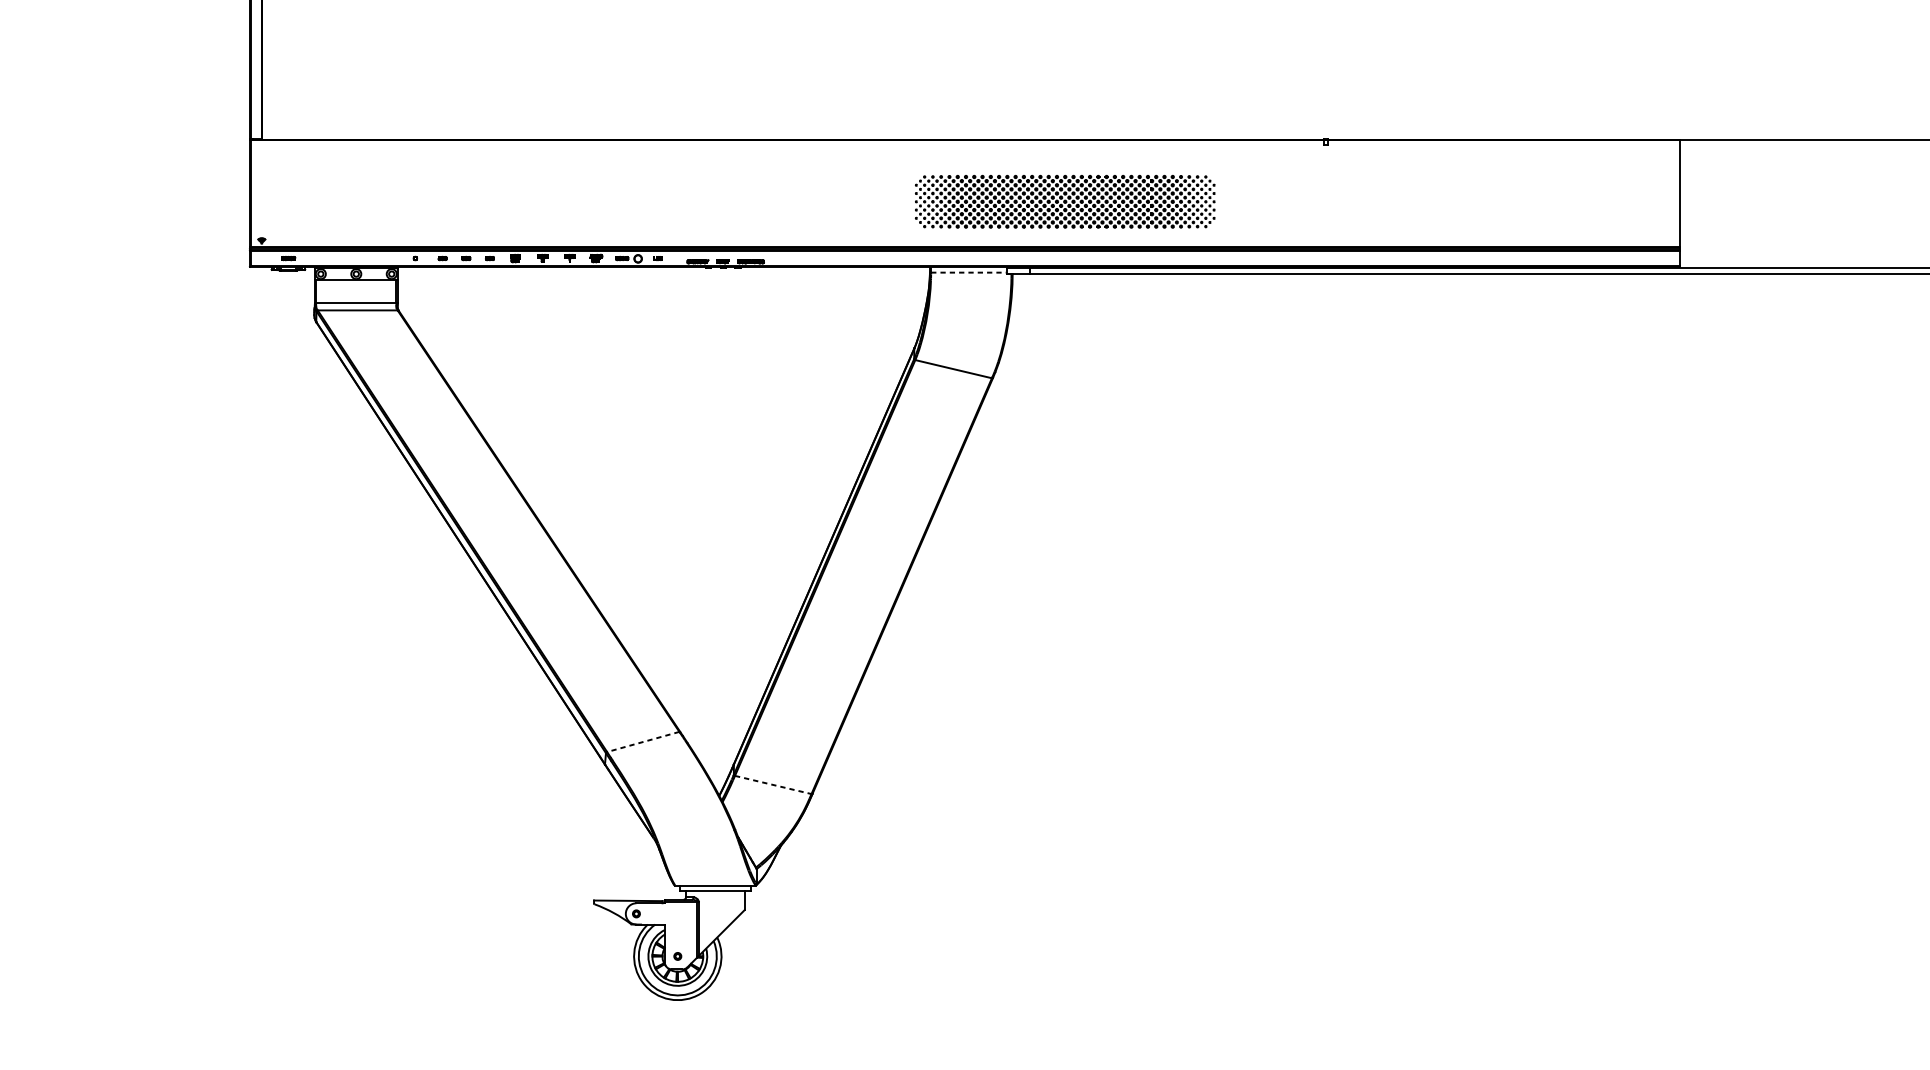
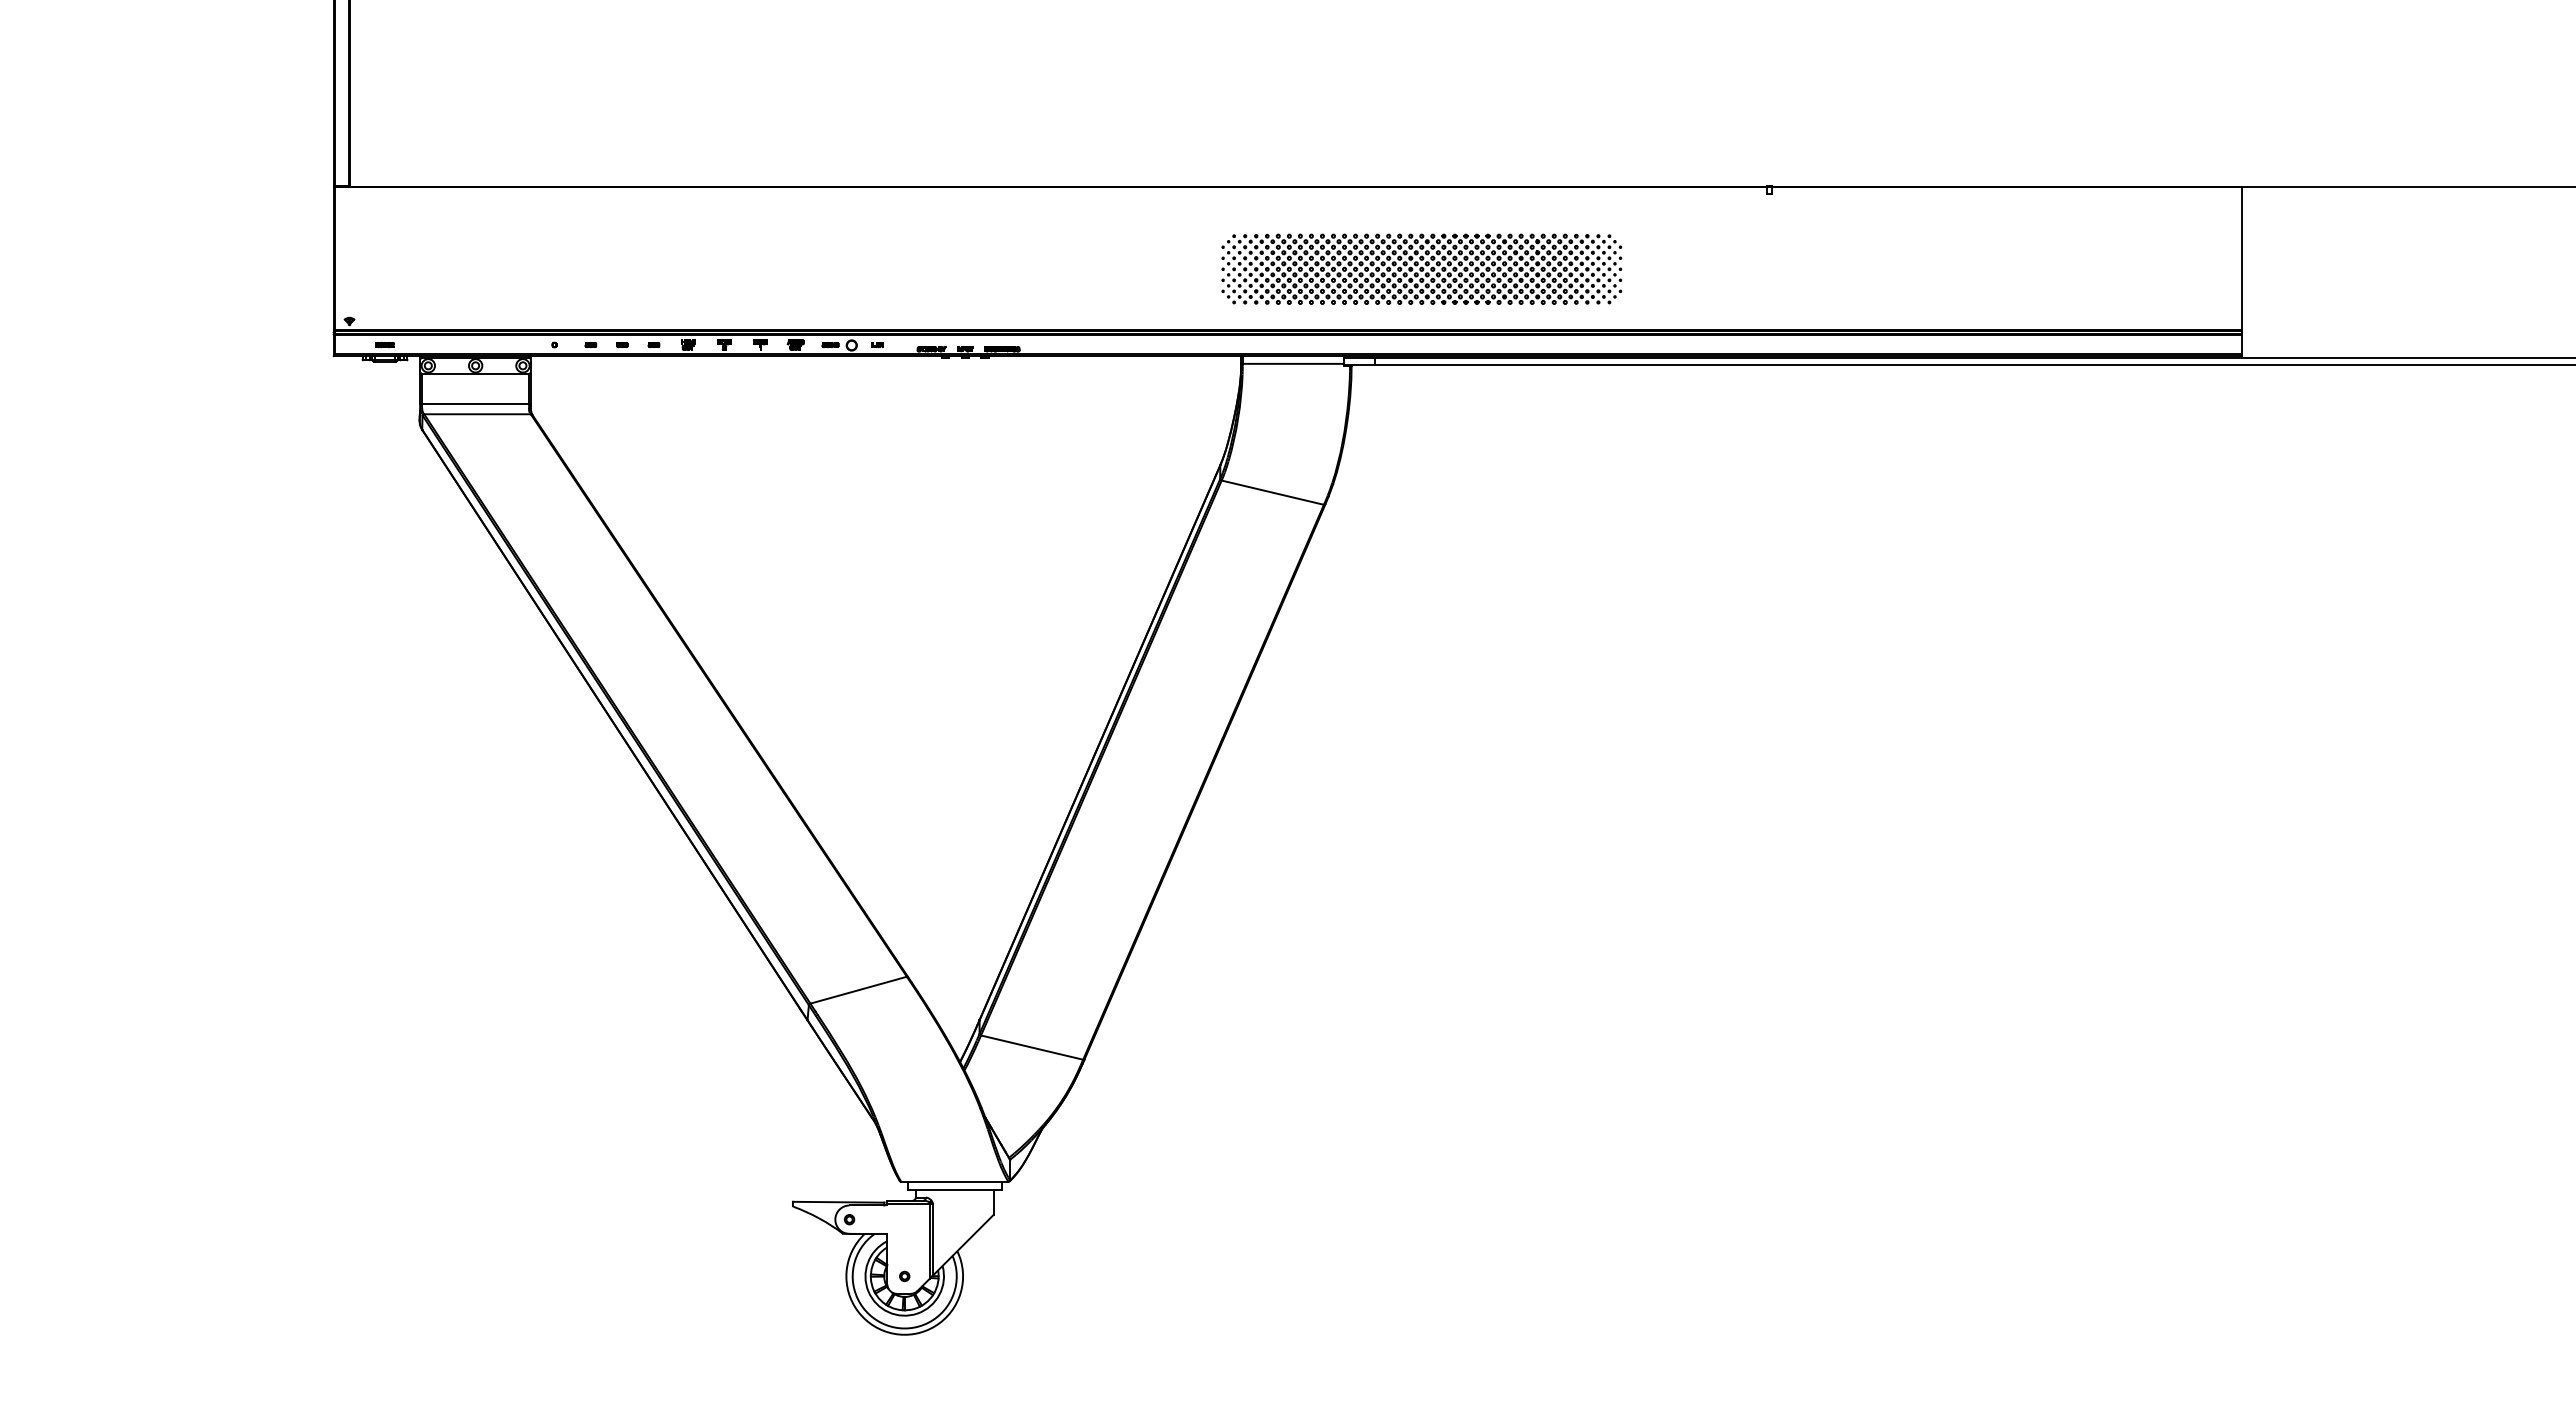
line: (969, 272) -> (1293, 363), dashed -> solid
line: (643, 742) -> (858, 990), dashed -> solid
line: (773, 784) -> (1032, 1047), dashed -> solid

